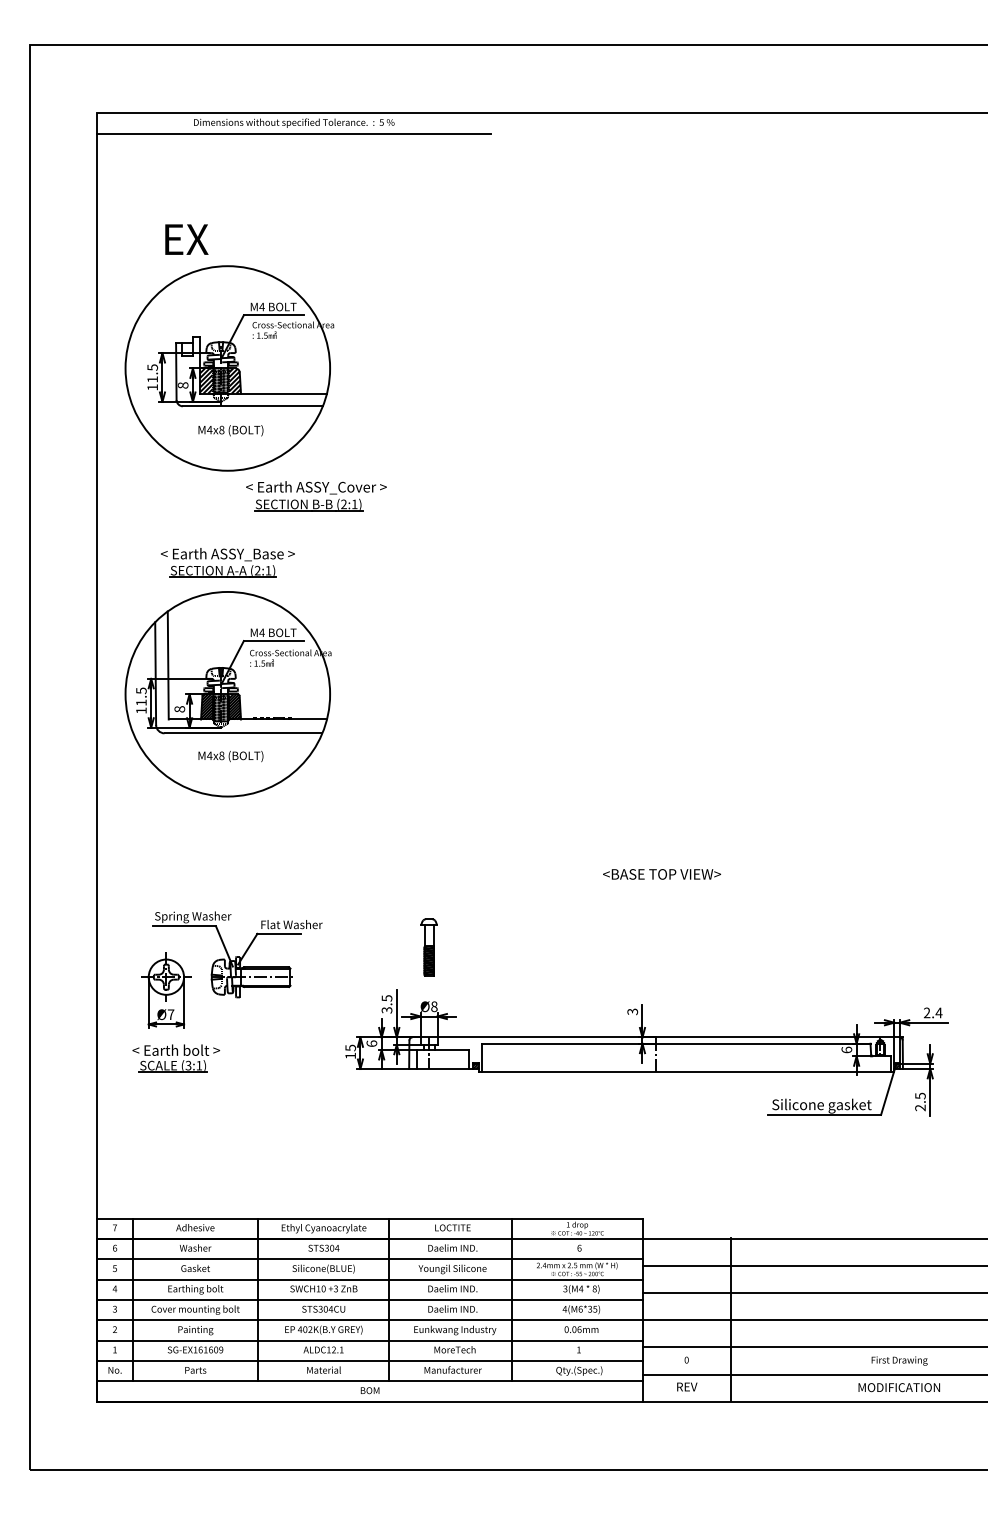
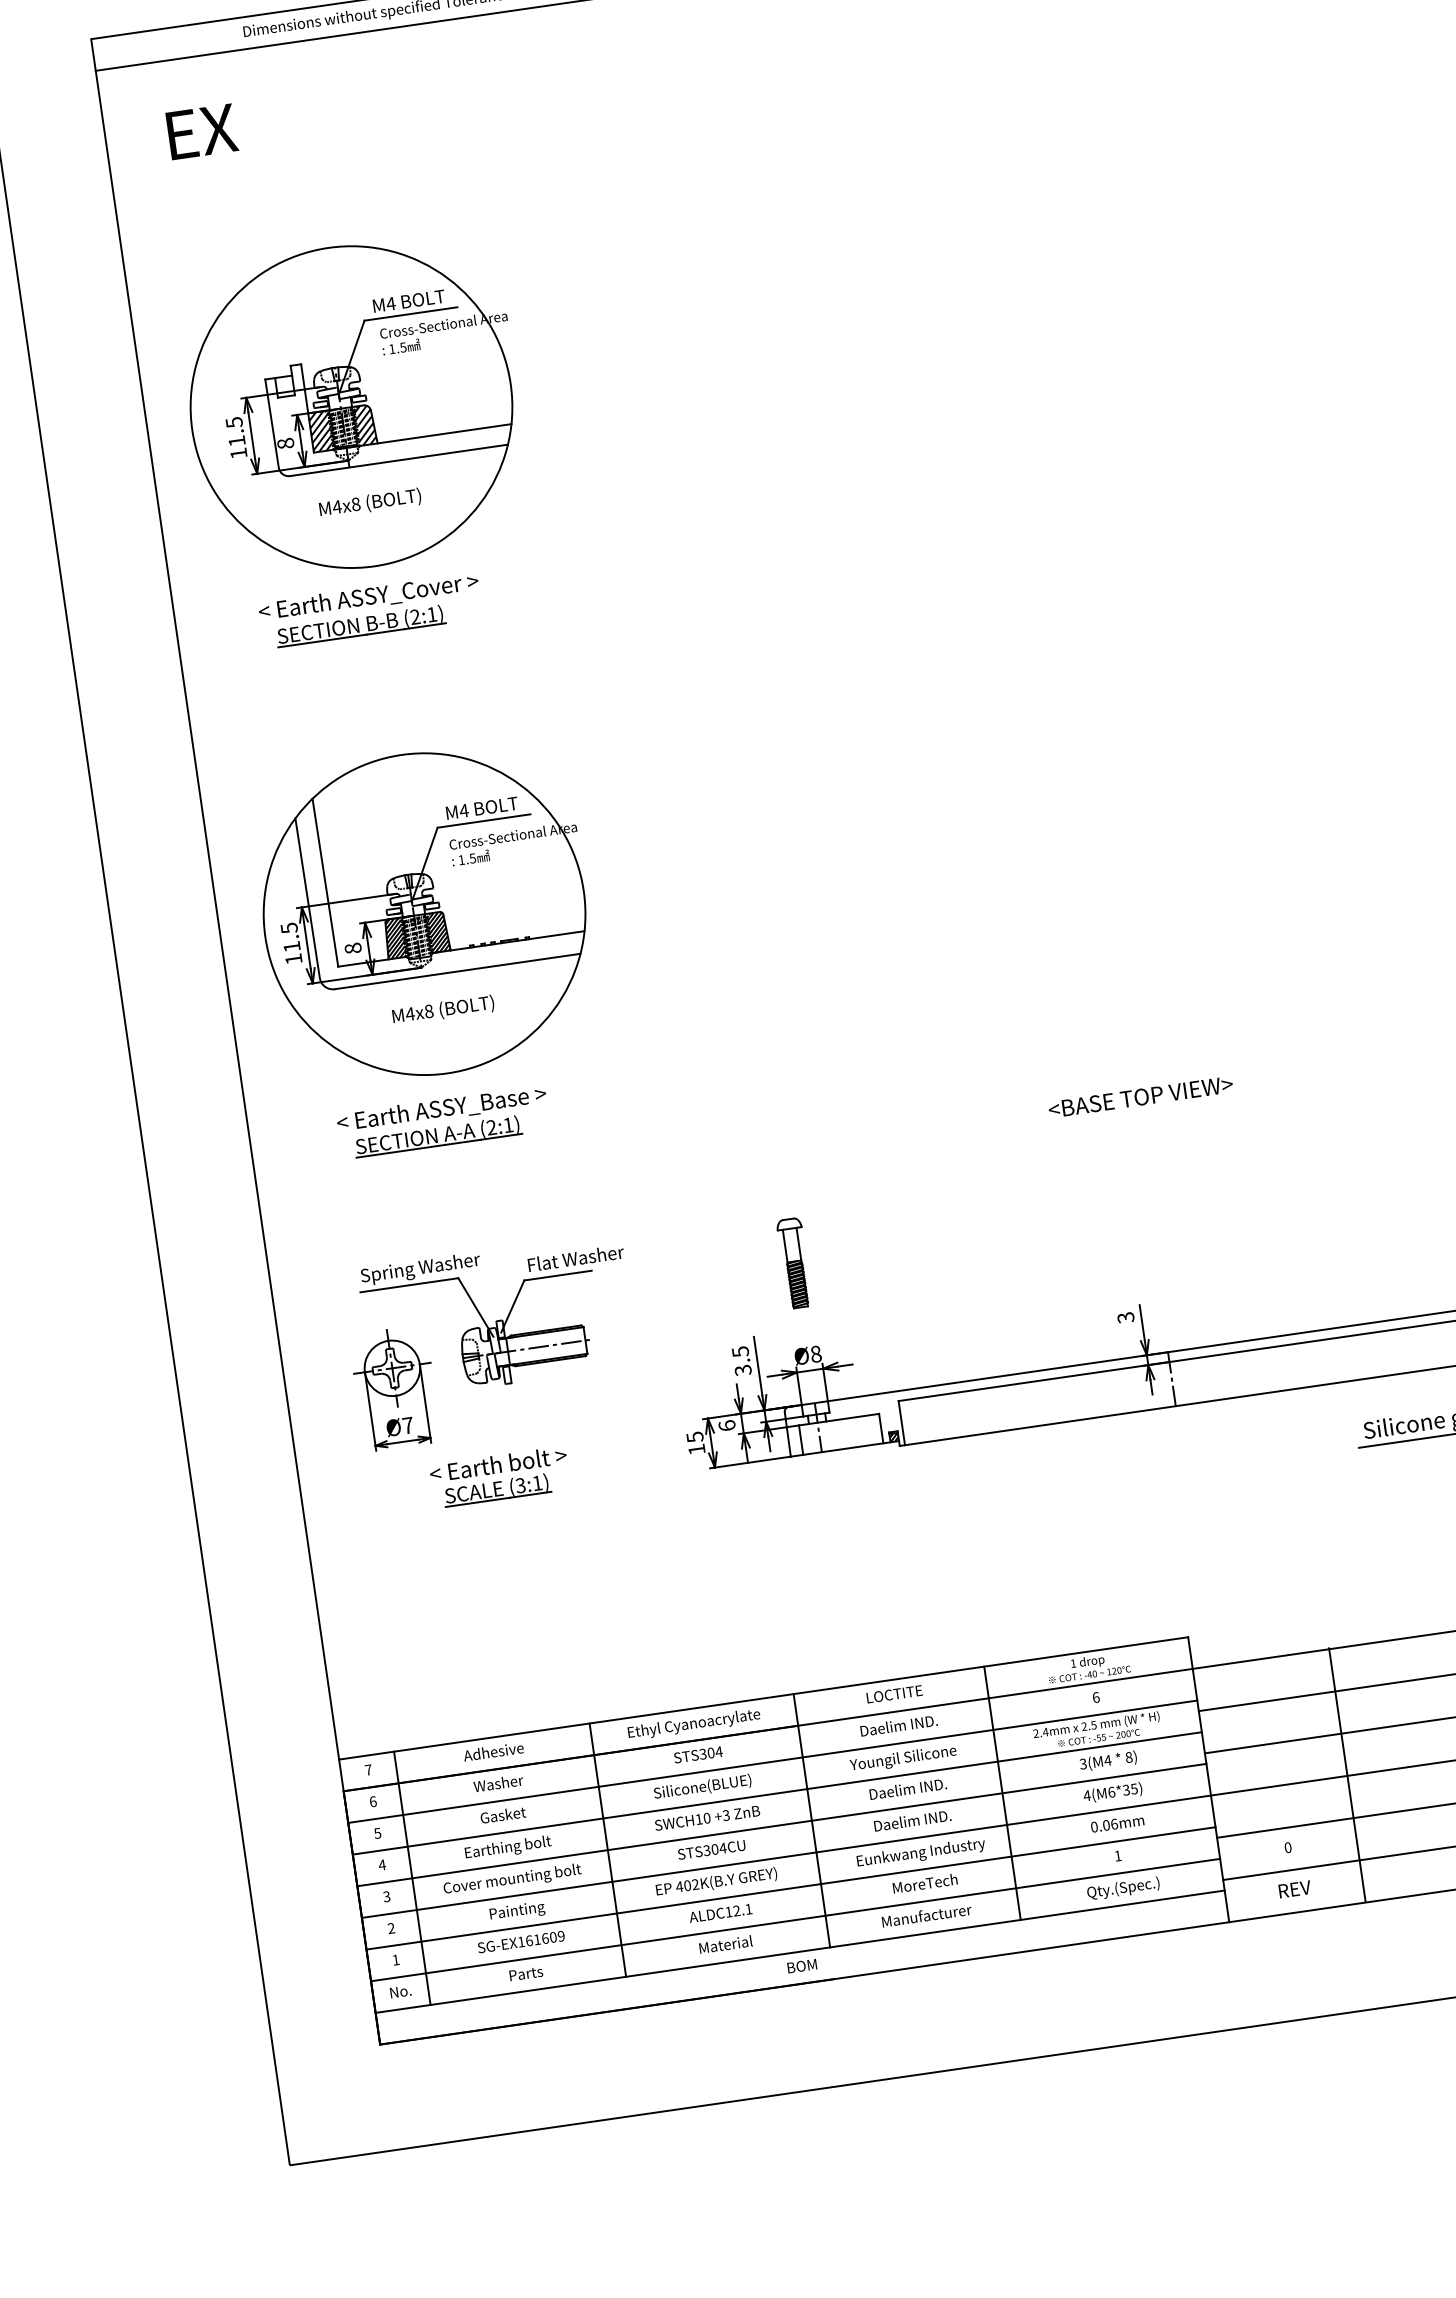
text: (186, 239) -> (201, 131), moved
part: (316, 496) -> (370, 610), moved
part: (227, 562) -> (442, 1121), moved
part: (176, 1058) -> (500, 1477), moved

